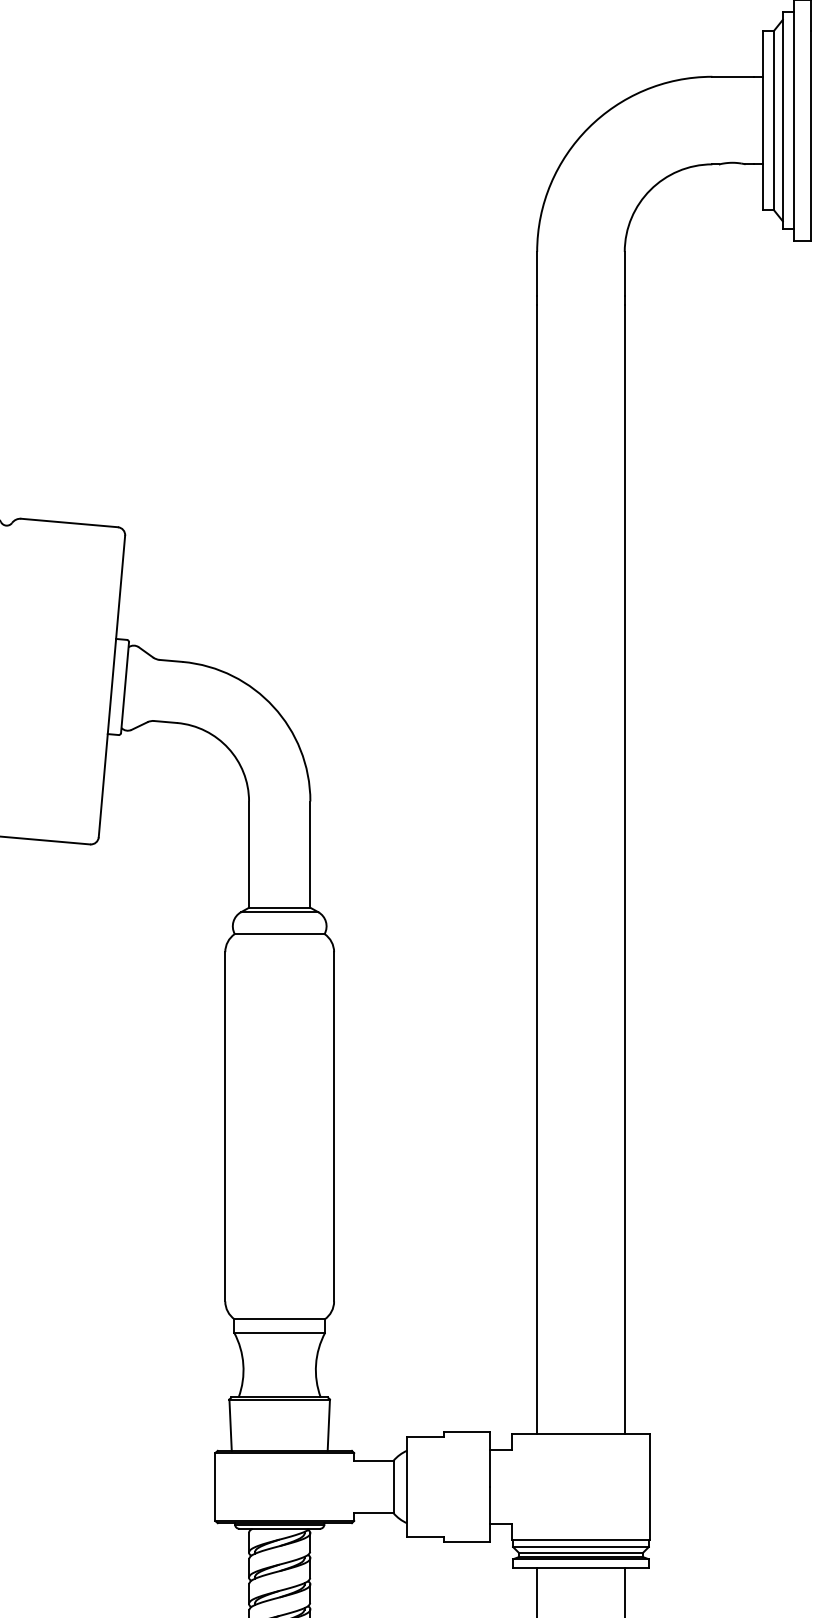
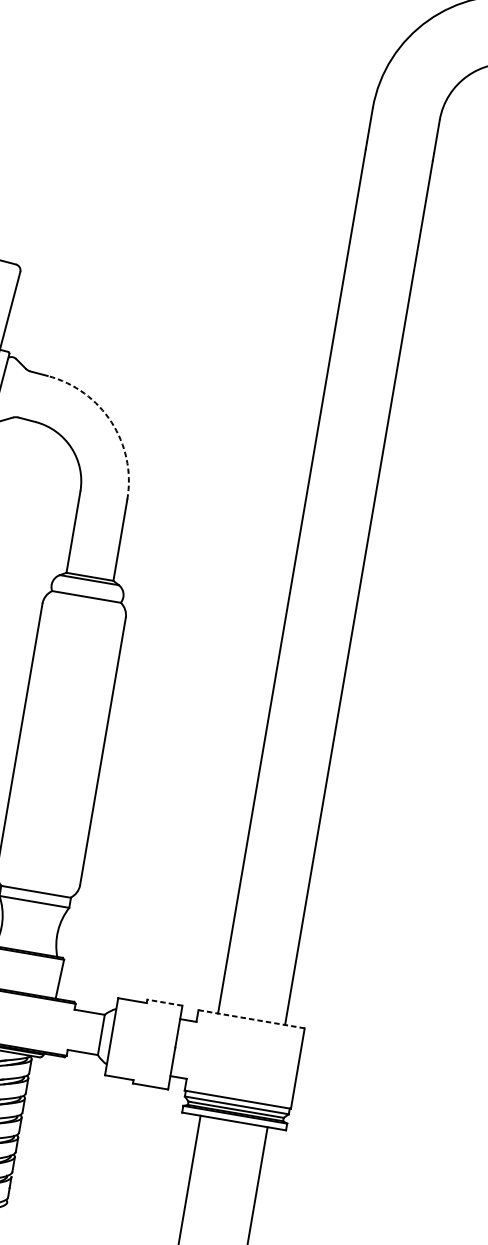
arc: (273, 706) -> (111, 422), solid -> dashed
line: (467, 1432) -> (165, 1002), solid -> dashed
line: (581, 1434) -> (252, 1019), solid -> dashed

